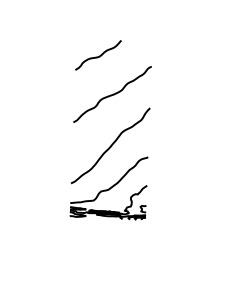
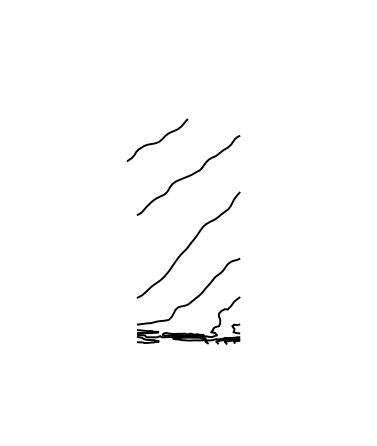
curve: (98, 56) -> (157, 141), moved

